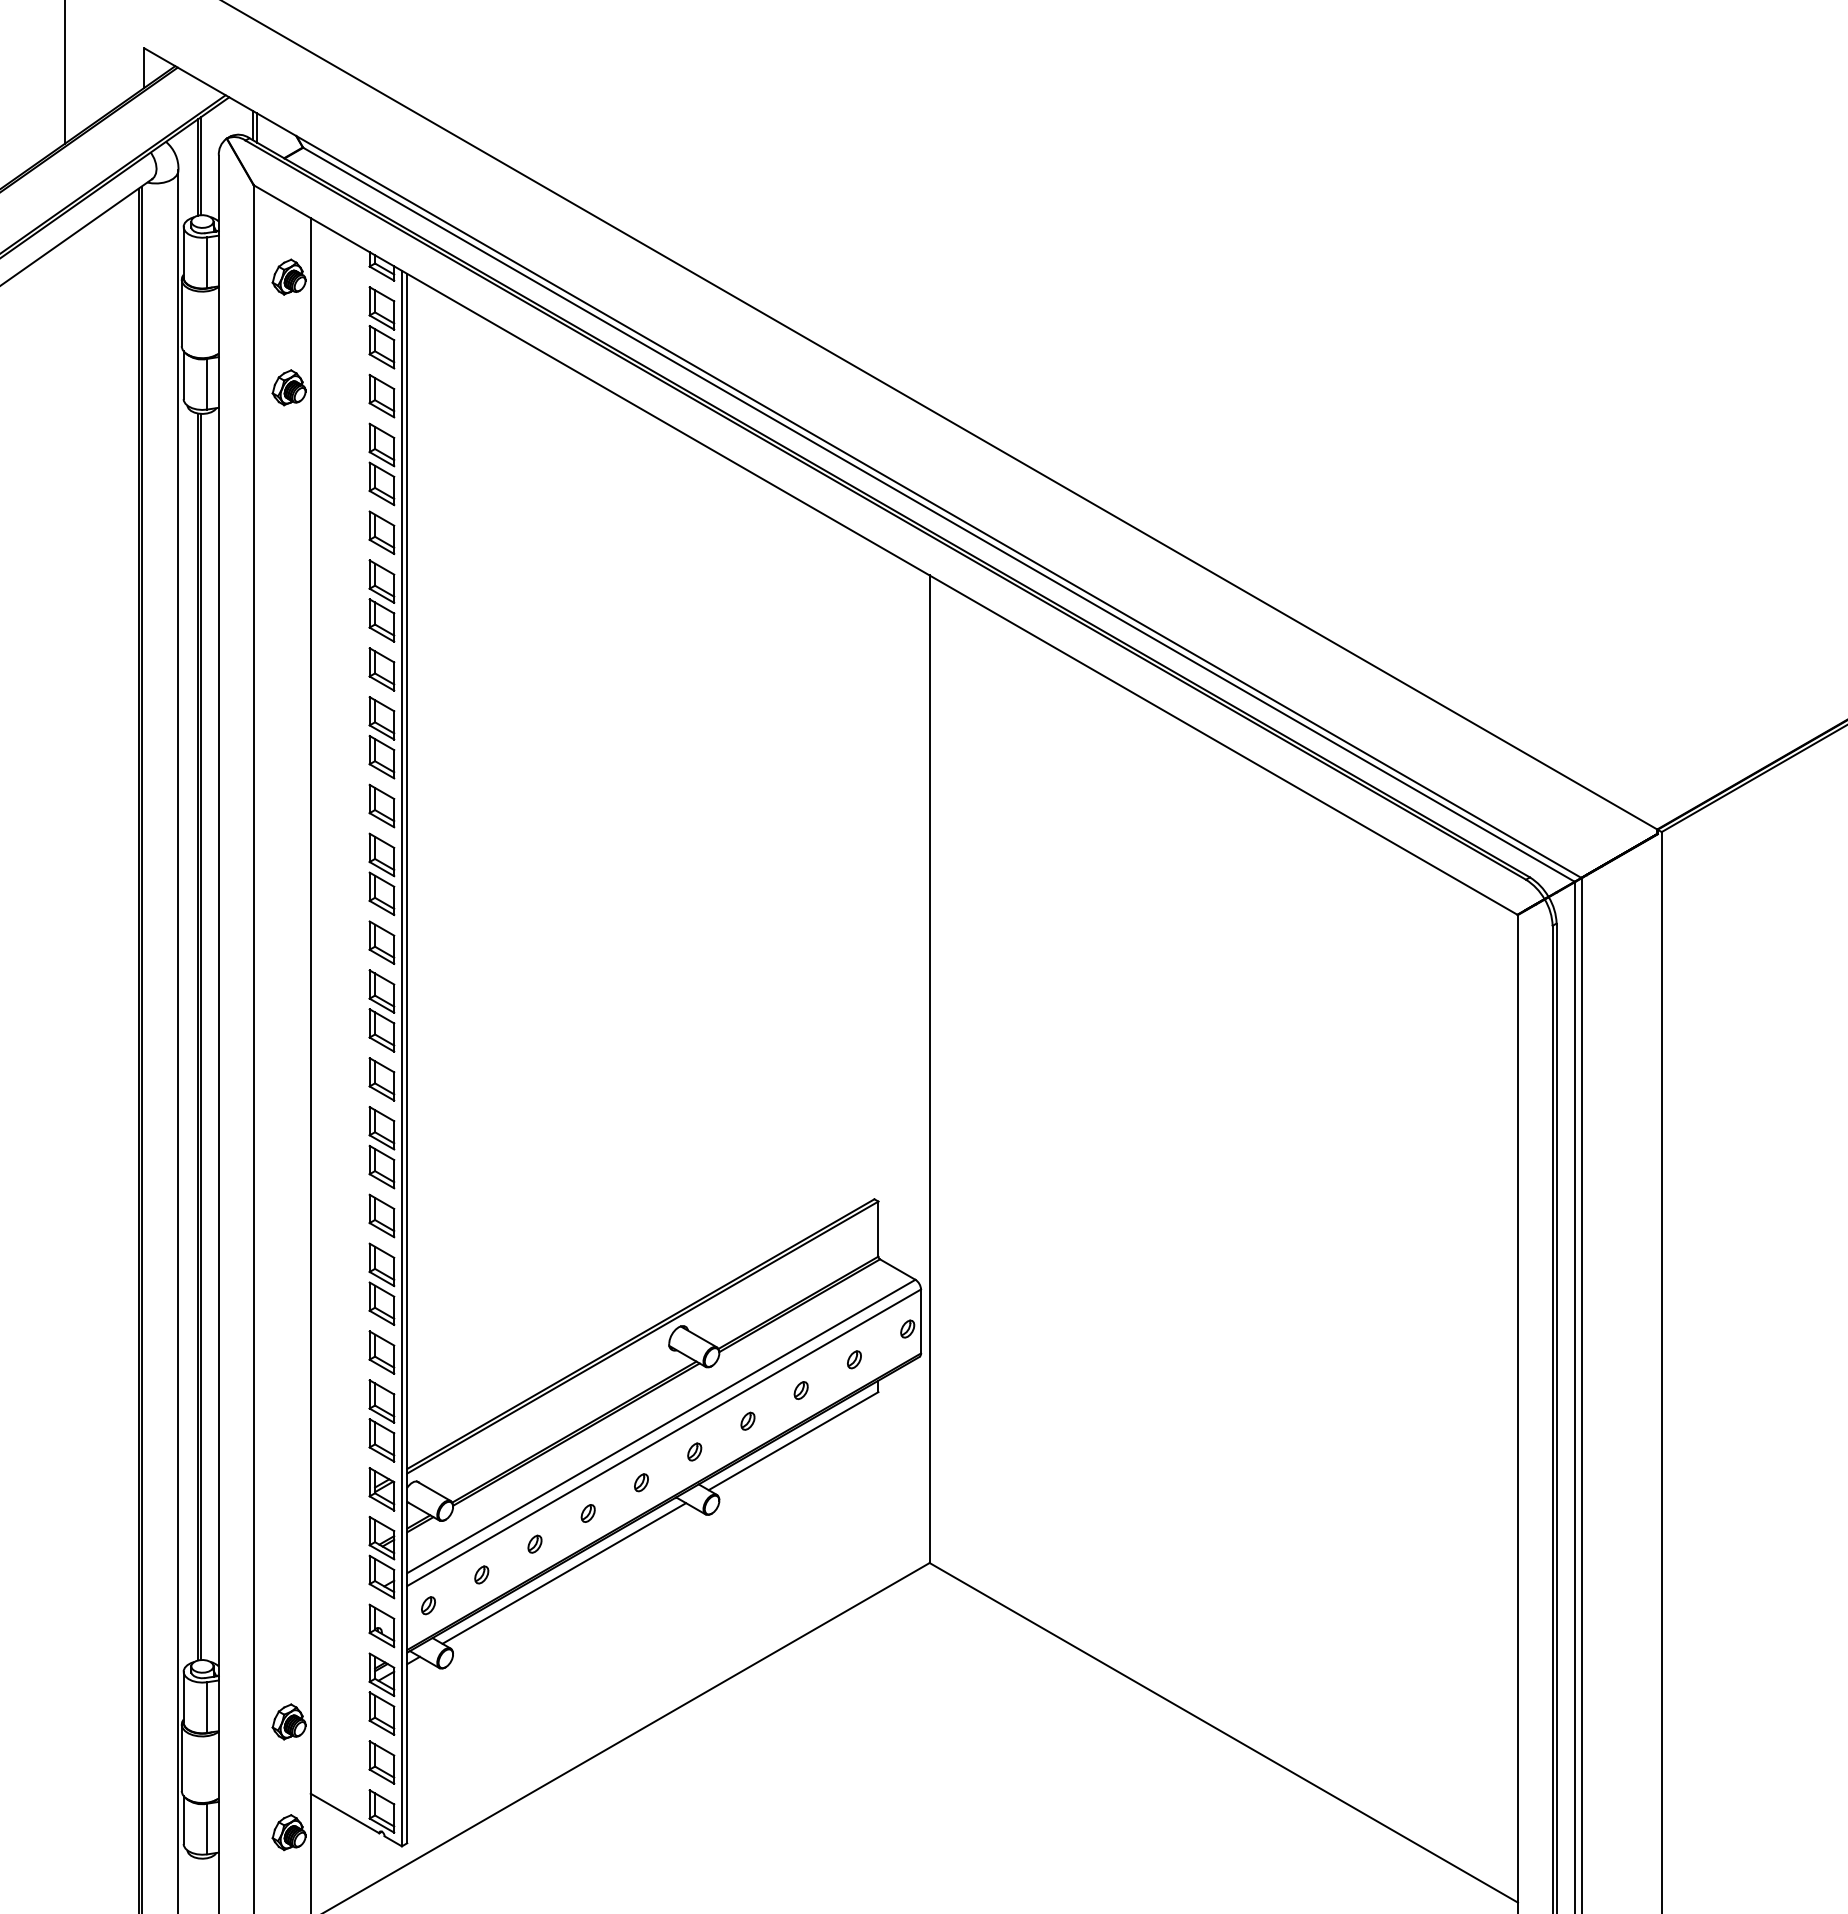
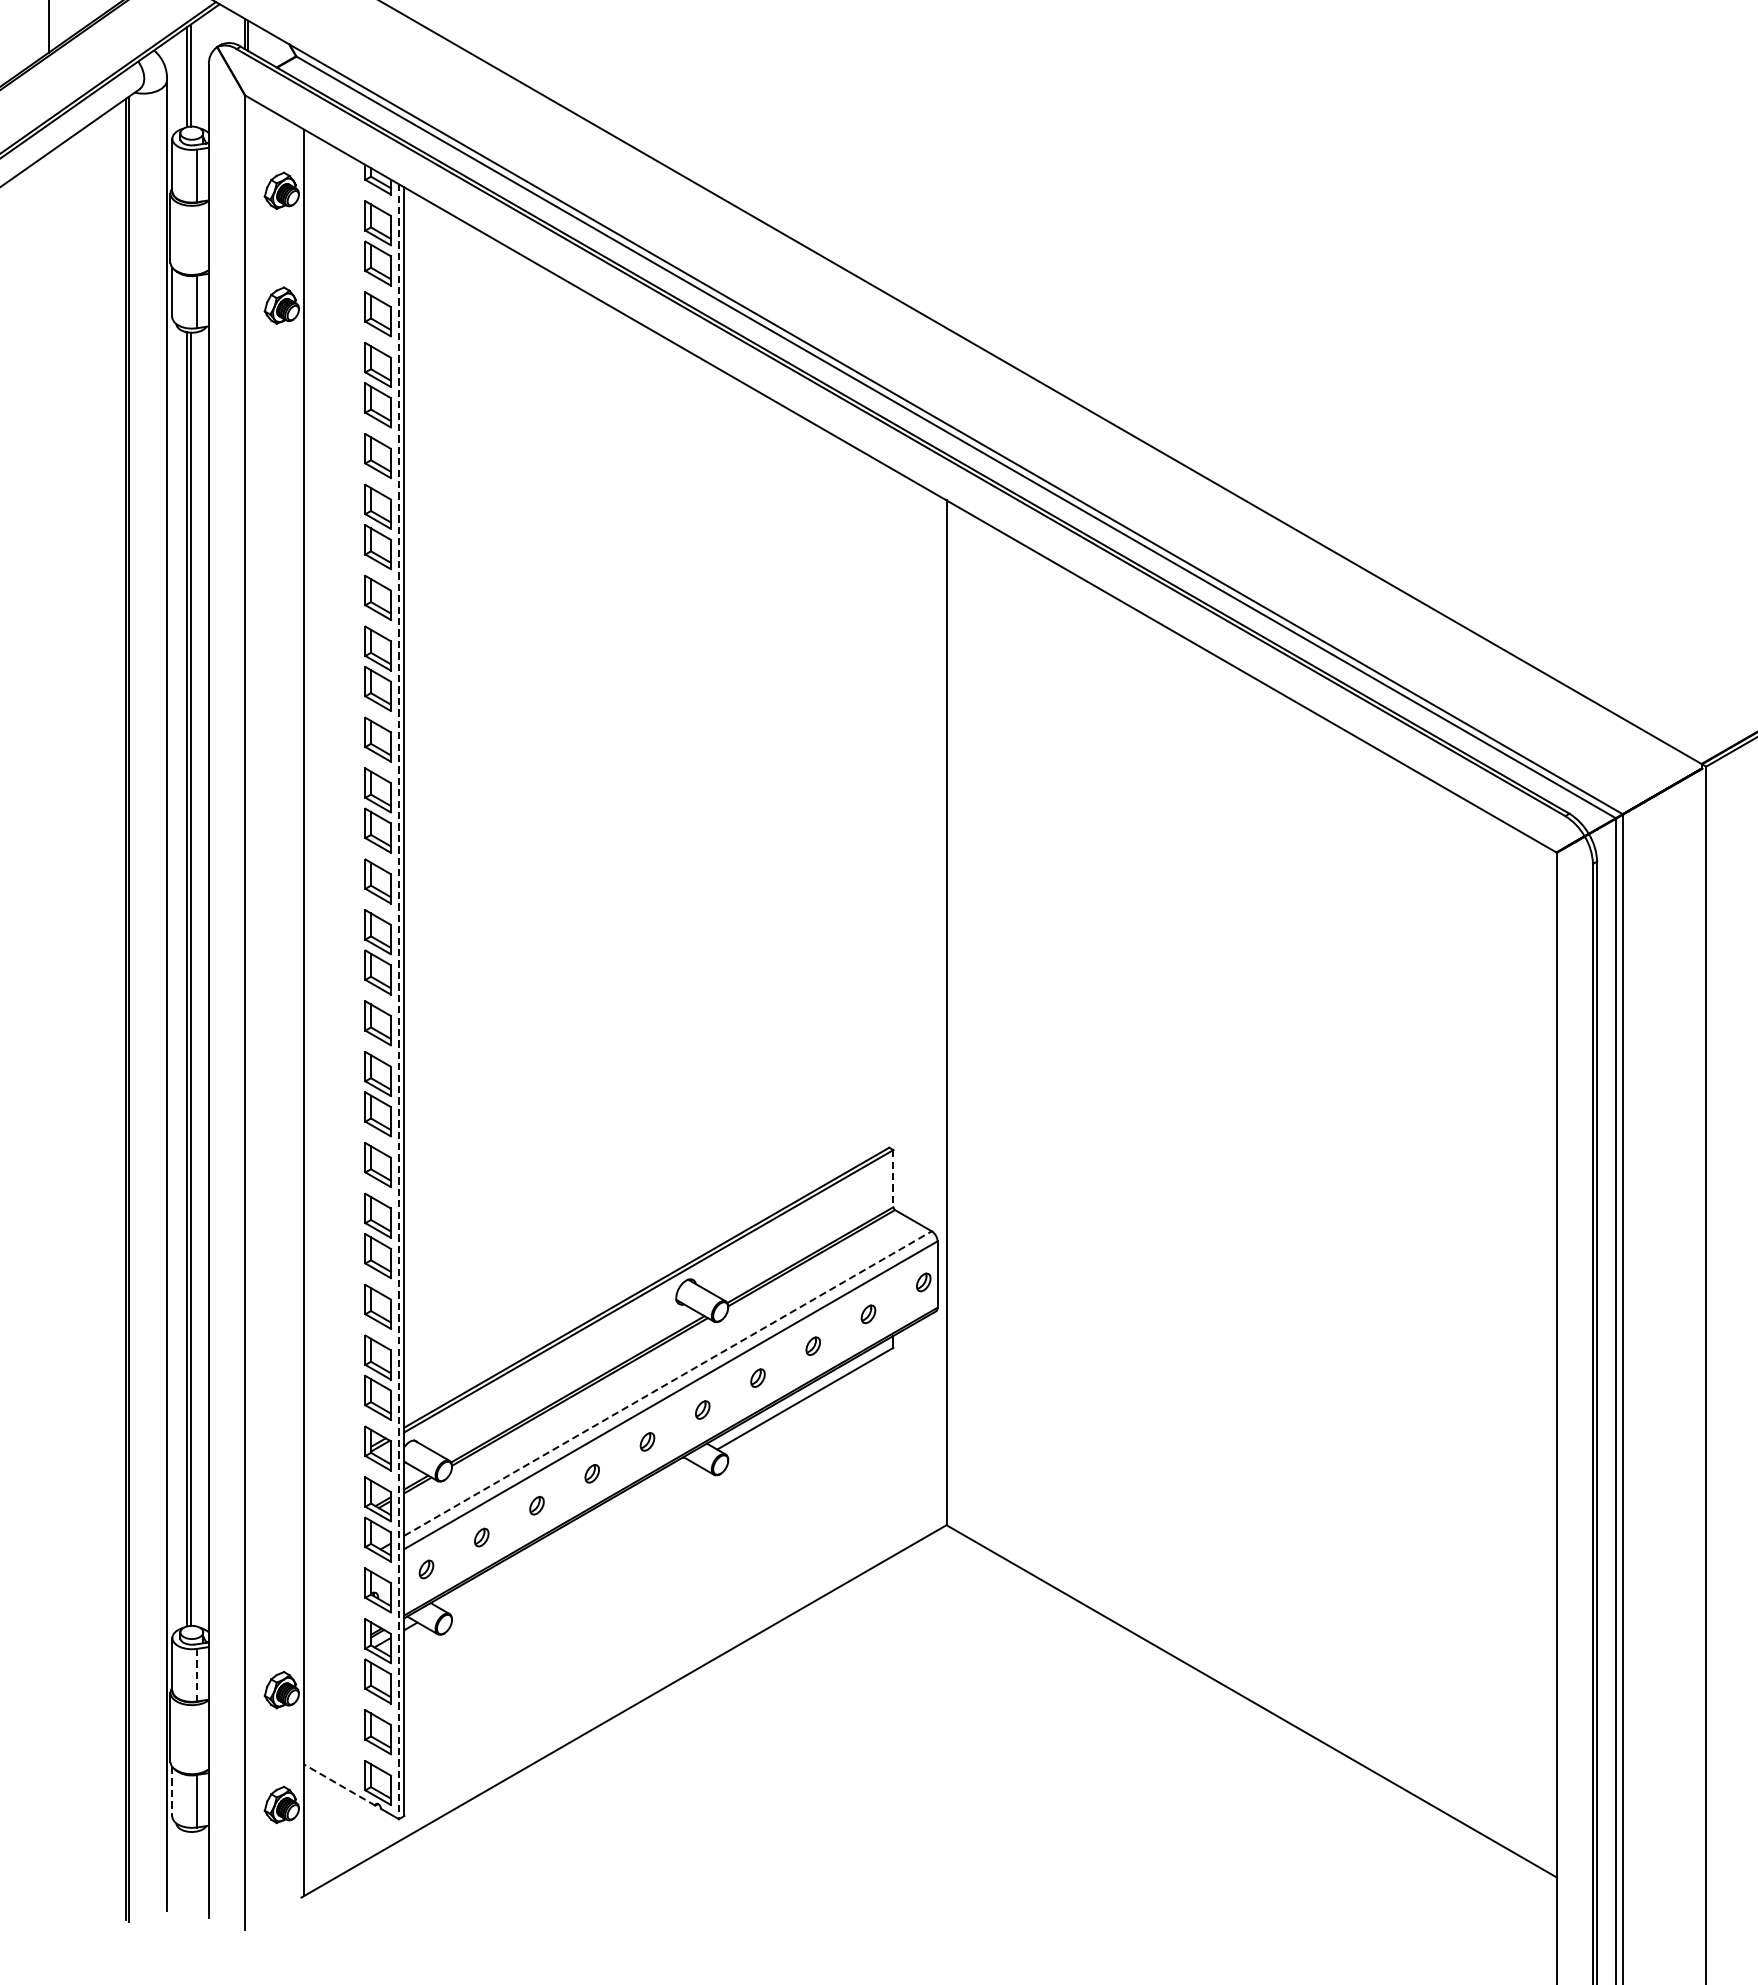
line: (401, 1058) -> (398, 1001), solid -> dashed
line: (878, 1229) -> (893, 1179), solid -> dashed
line: (661, 1426) -> (668, 1383), solid -> dashed
line: (564, 1573) -> (567, 1536), removed
line: (207, 1708) -> (197, 1676), solid -> dashed
line: (345, 1813) -> (340, 1785), solid -> dashed
line: (183, 1820) -> (172, 1792), solid -> dashed

